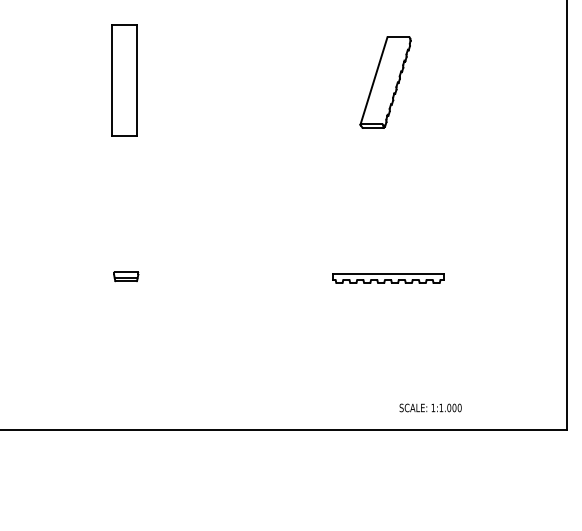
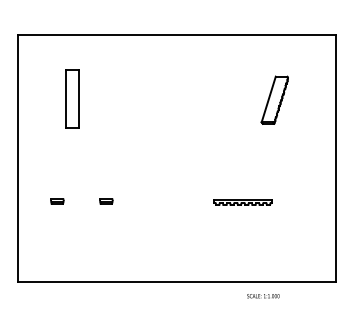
part: (124, 79) -> (72, 98), moved
part: (384, 81) -> (274, 99), moved
part: (32, 276) -> (57, 201), added
text: (430, 408) -> (263, 296), moved

